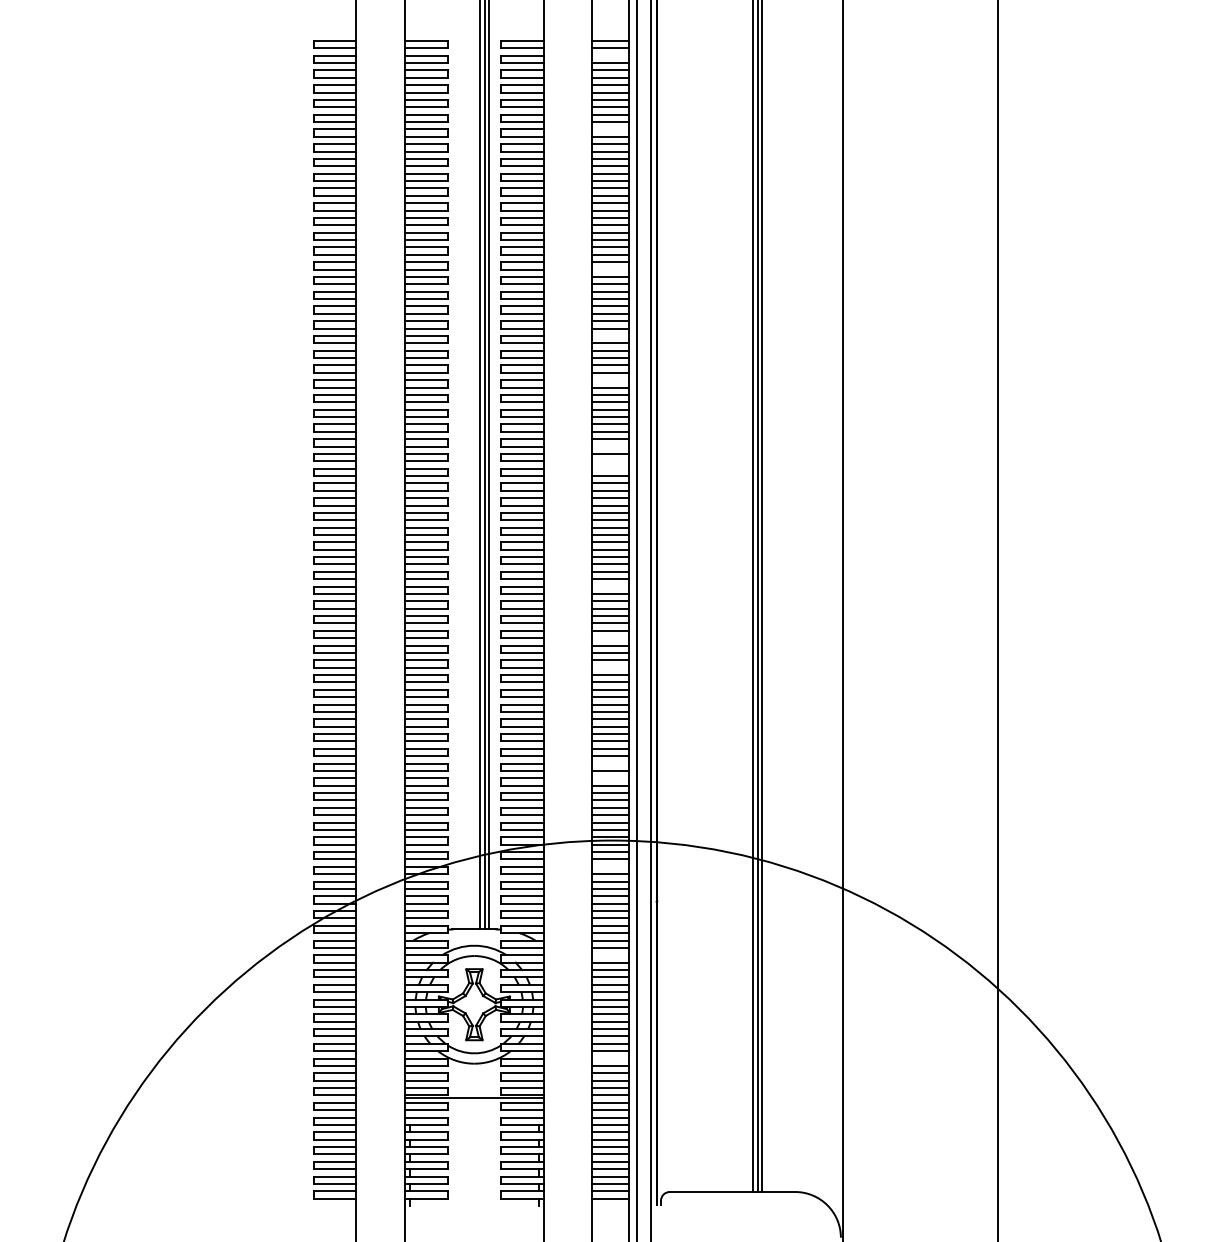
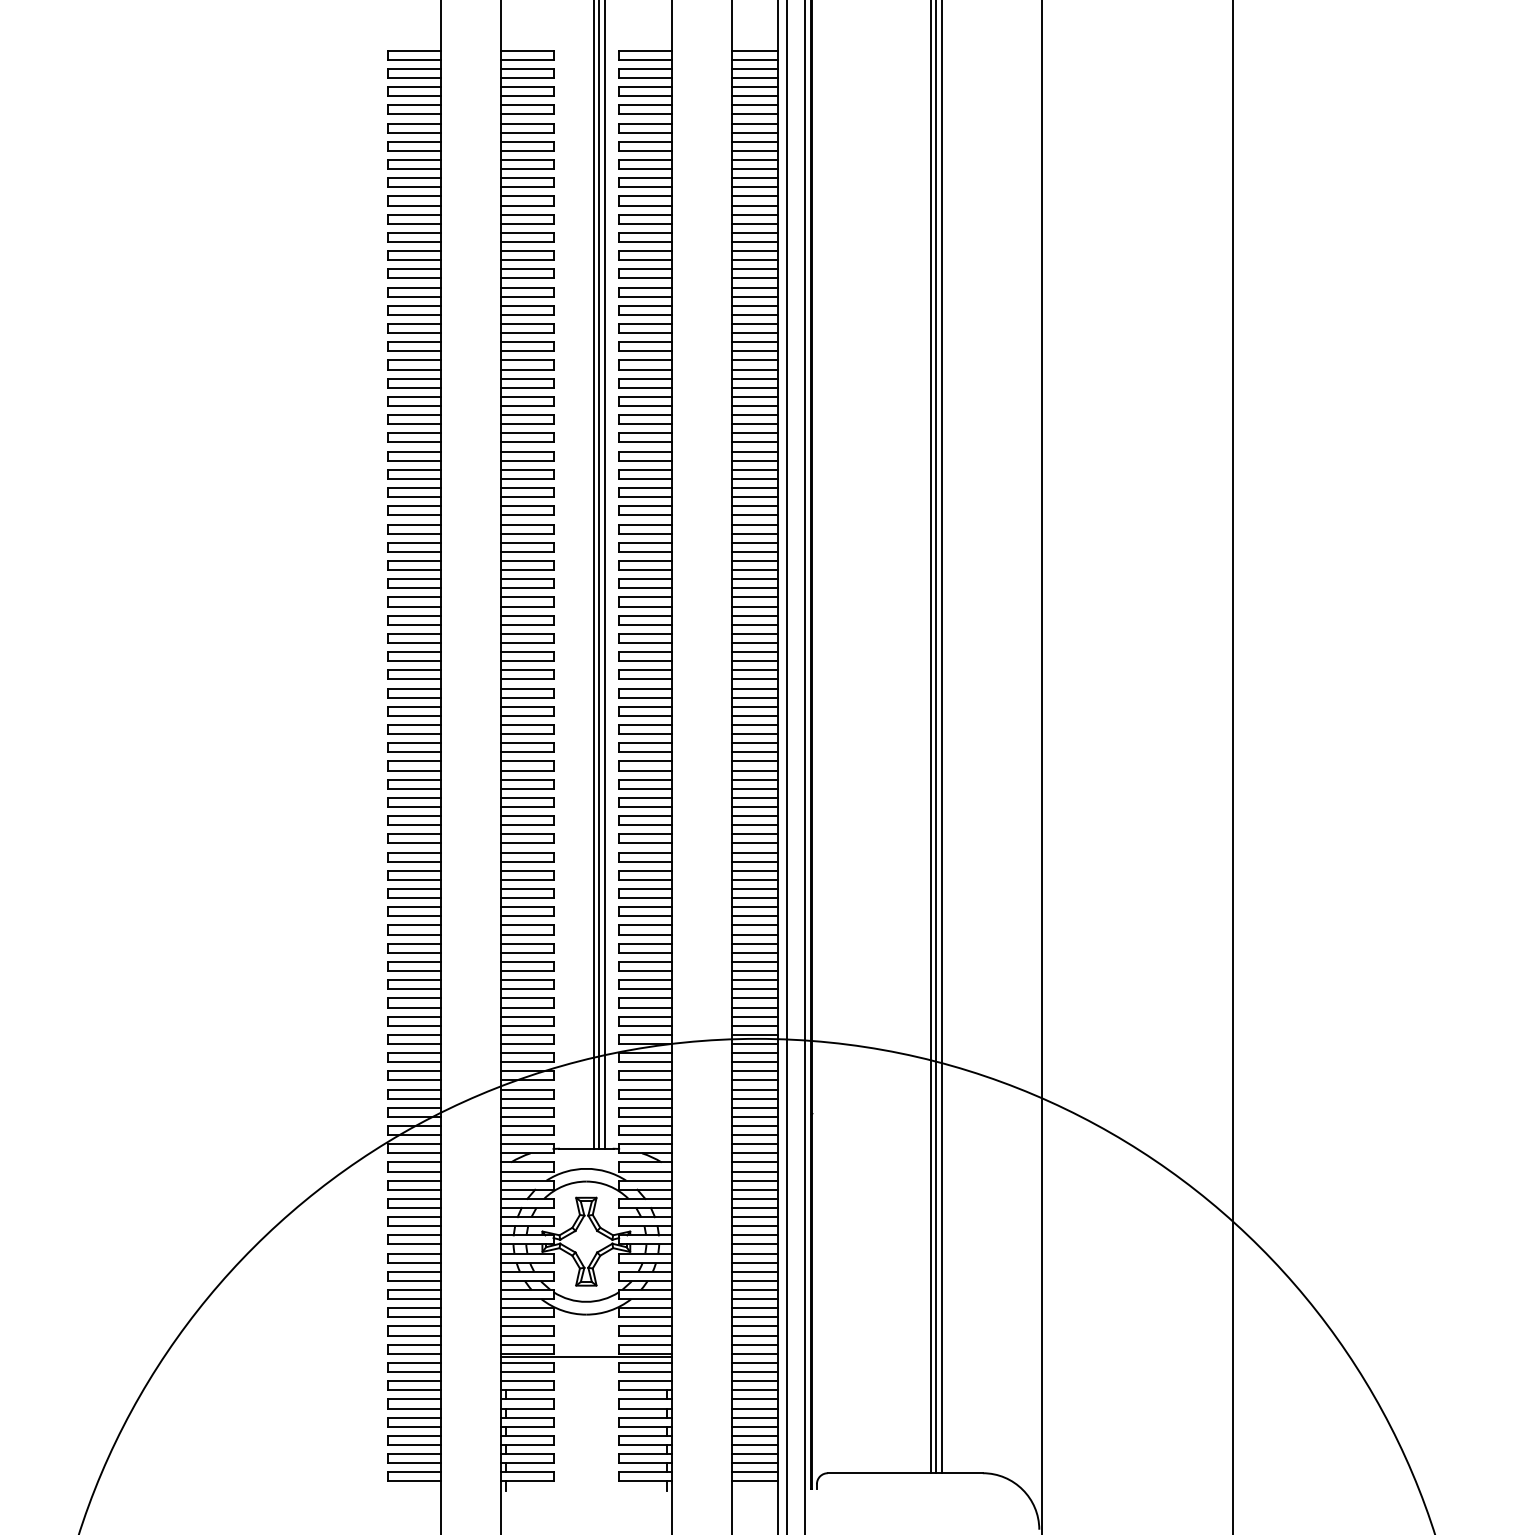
line: (610, 55) -> (754, 68), added
line: (610, 129) -> (754, 159), added
line: (610, 269) -> (754, 333), added
line: (610, 336) -> (754, 415), added
line: (610, 379) -> (754, 469), added
line: (610, 446) -> (754, 551), added
line: (610, 461) -> (754, 570), added
line: (610, 468) -> (754, 579), added
line: (610, 587) -> (754, 725), added
line: (610, 637) -> (754, 788), added
line: (610, 667) -> (754, 825), added
line: (610, 763) -> (754, 943), added
line: (610, 777) -> (754, 961), added
line: (610, 866) -> (754, 1071), added
line: (610, 955) -> (754, 1180), added
line: (610, 1058) -> (754, 1308), added

